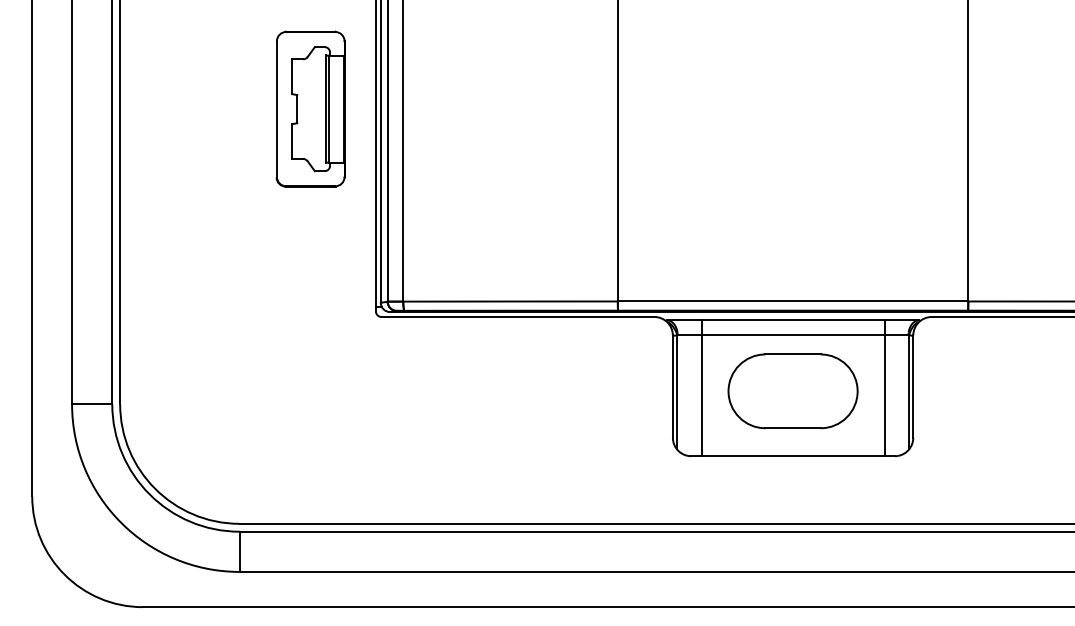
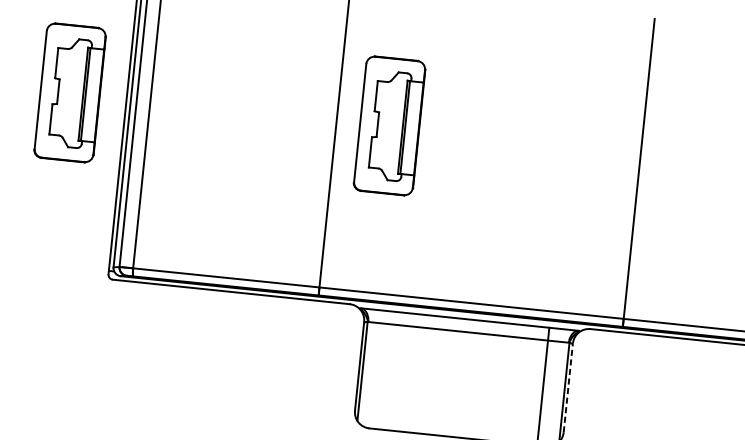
part: (678, 108) -> (389, 125), added
line: (913, 386) -> (568, 387), solid -> dashed
line: (701, 387) -> (384, 369), removed
part: (792, 391) -> (463, 381), removed

